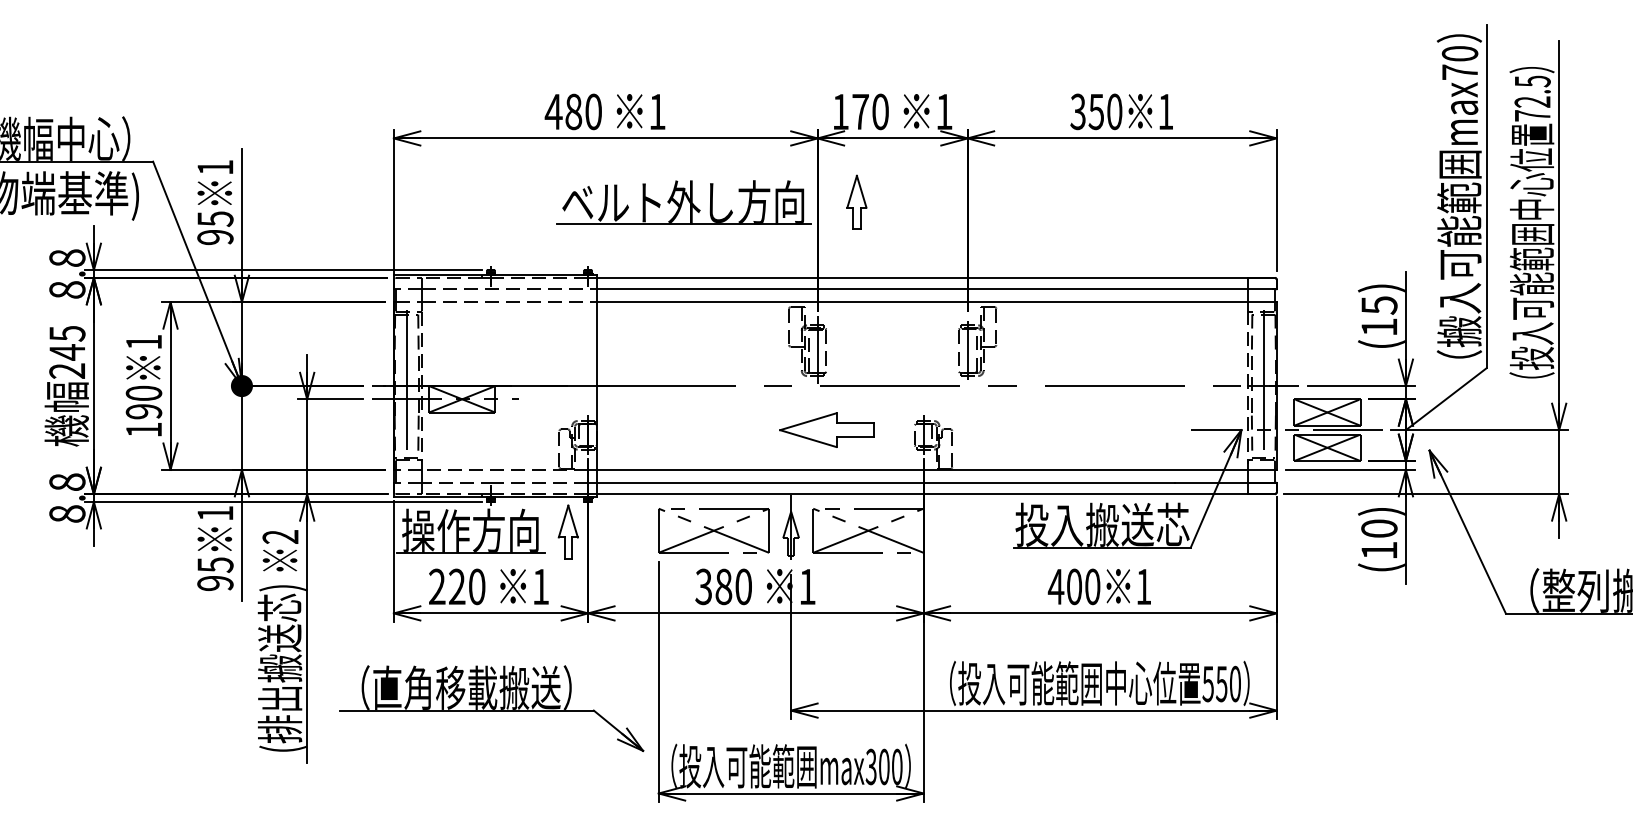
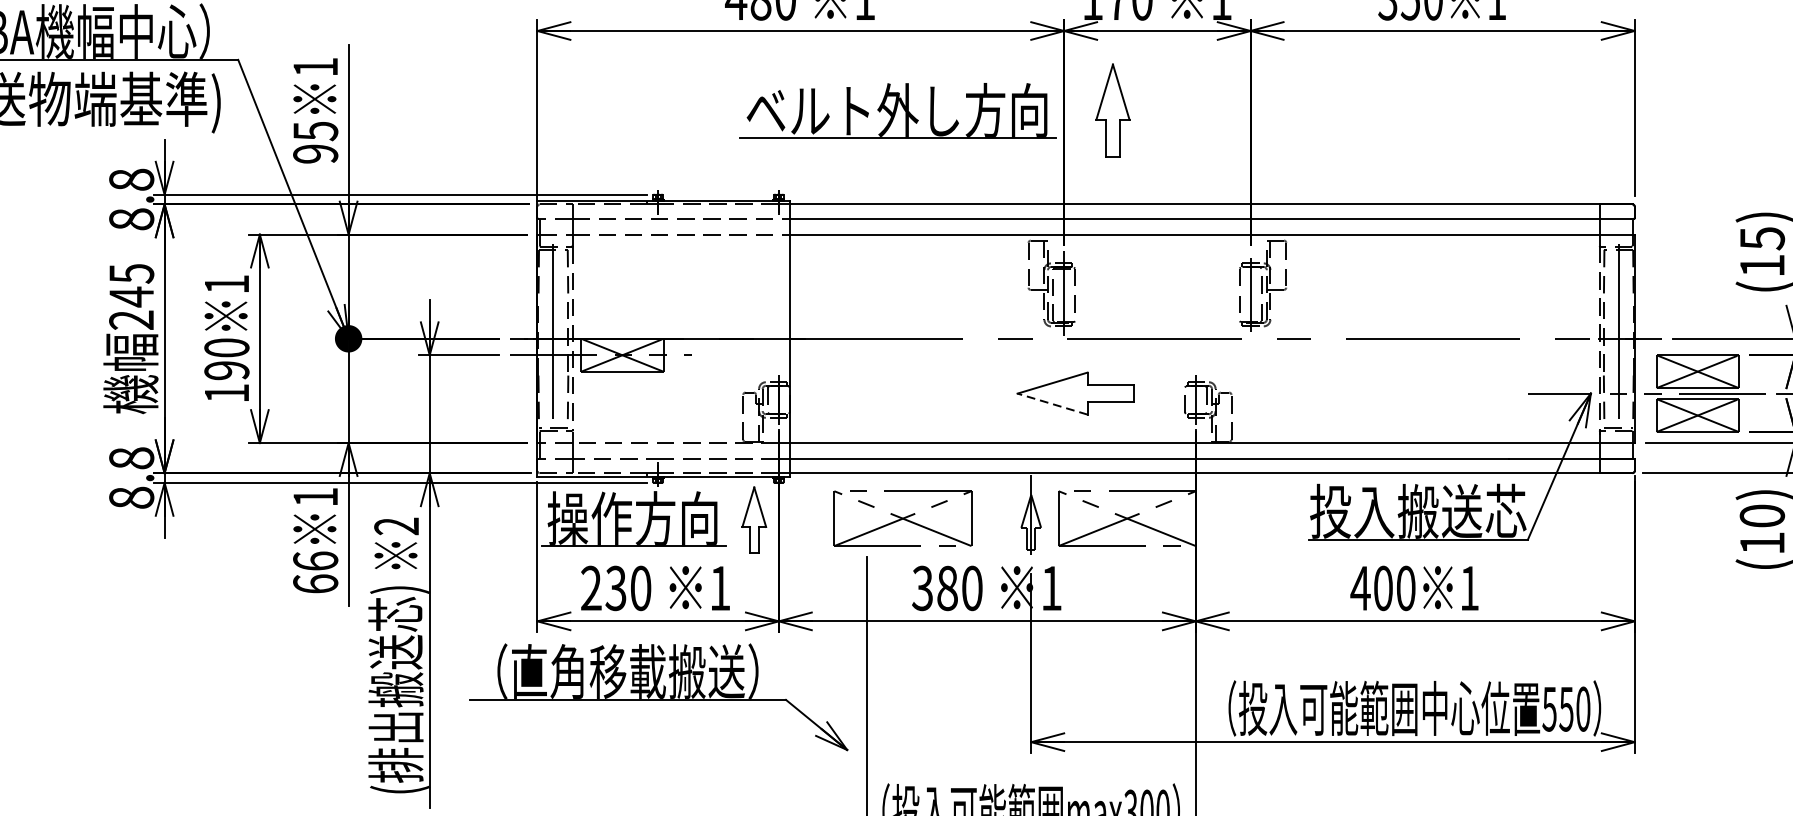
part: (856, 201) -> (1112, 109), size x1.4
line: (807, 438) -> (1051, 403), solid -> dashed
part: (713, 530) -> (902, 518), moved
text: (215, 574) -> (315, 573), 95 -> 66
text: (456, 587) -> (615, 589), 220 -> 230
part: (491, 708) -> (658, 697), moved

